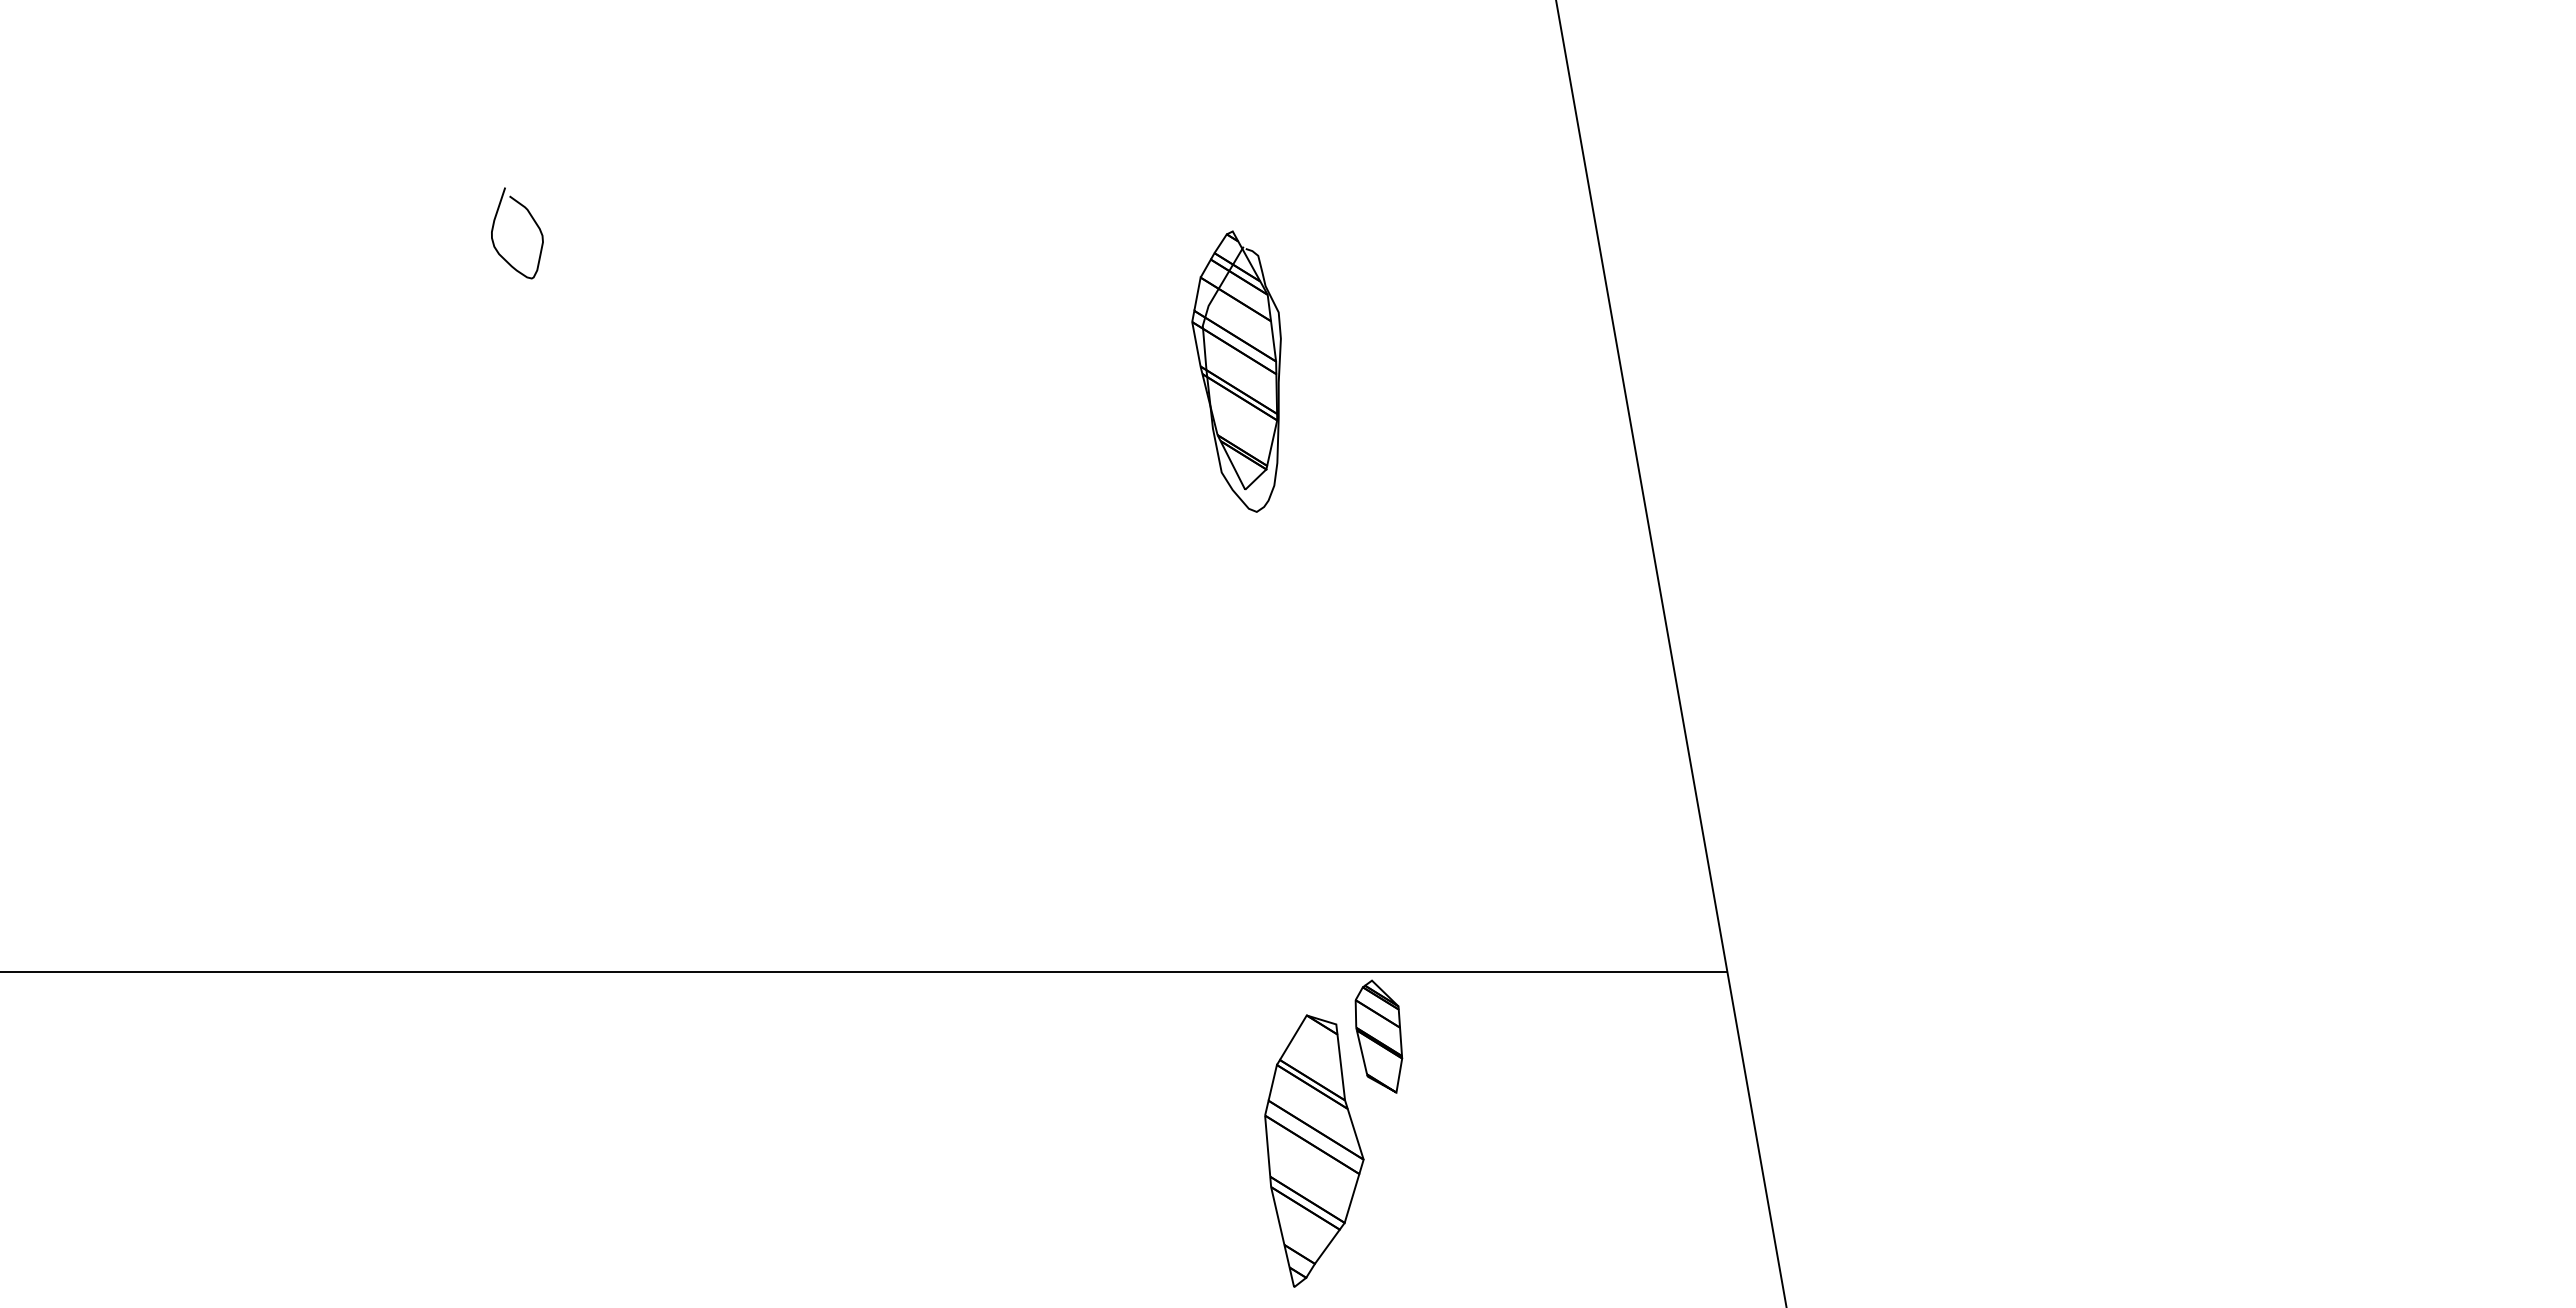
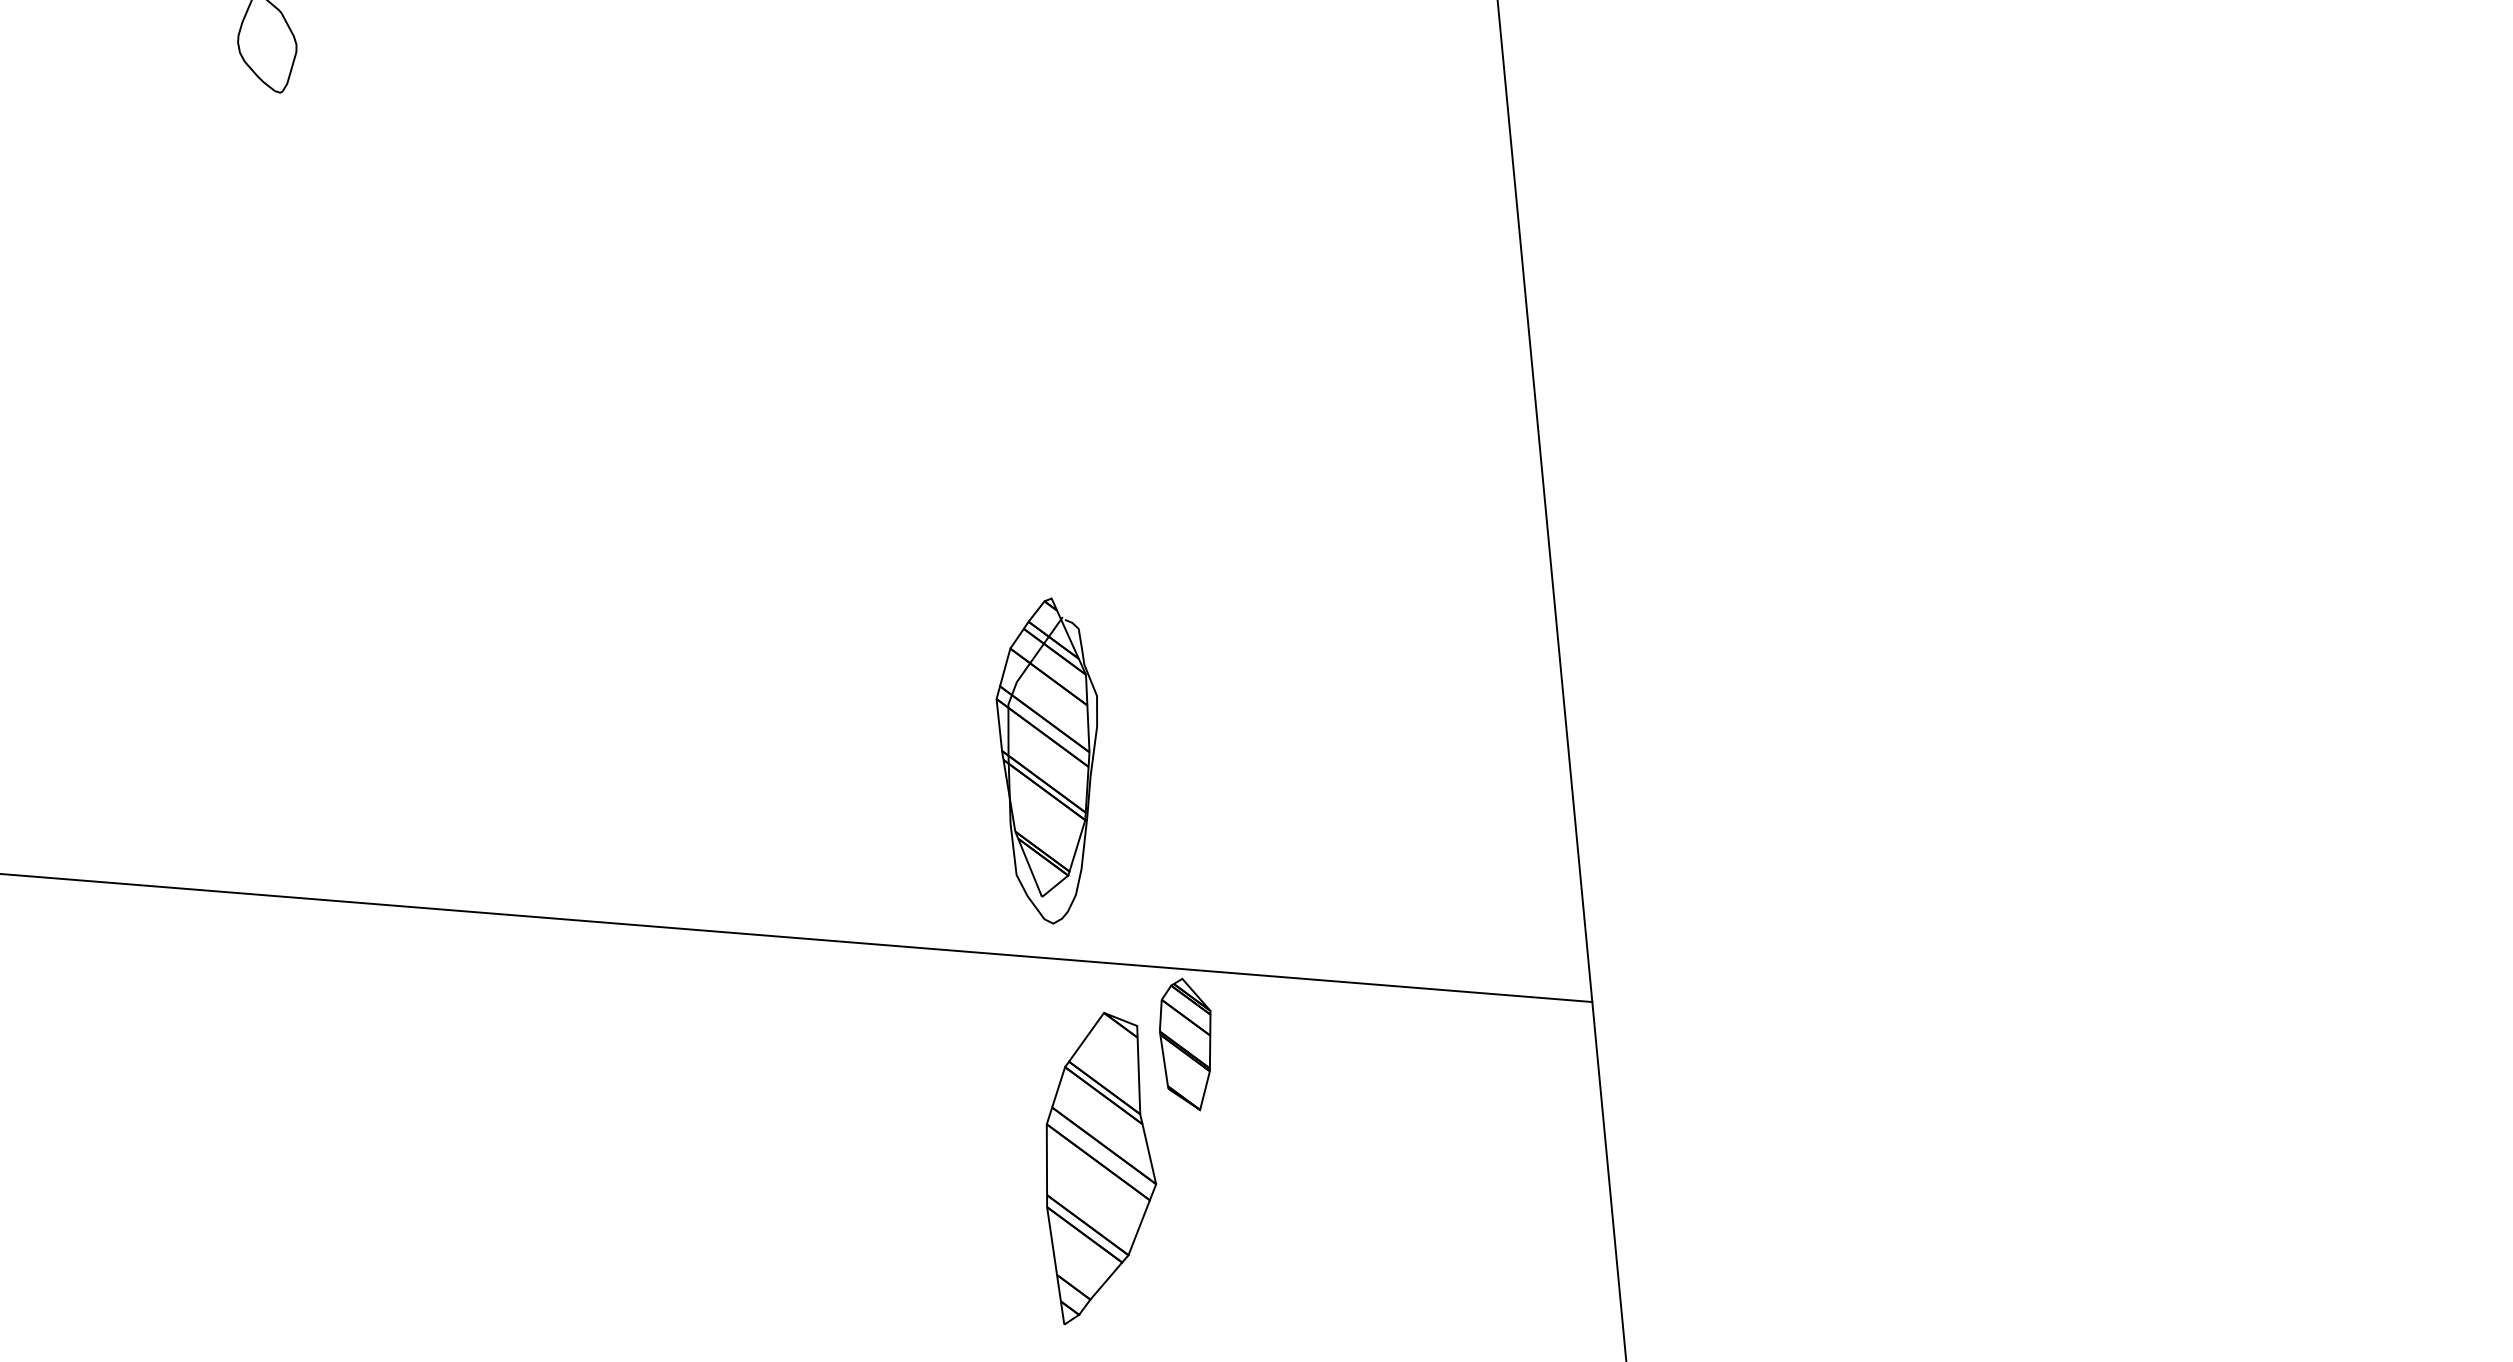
part: (1236, 371) -> (1042, 760), moved

